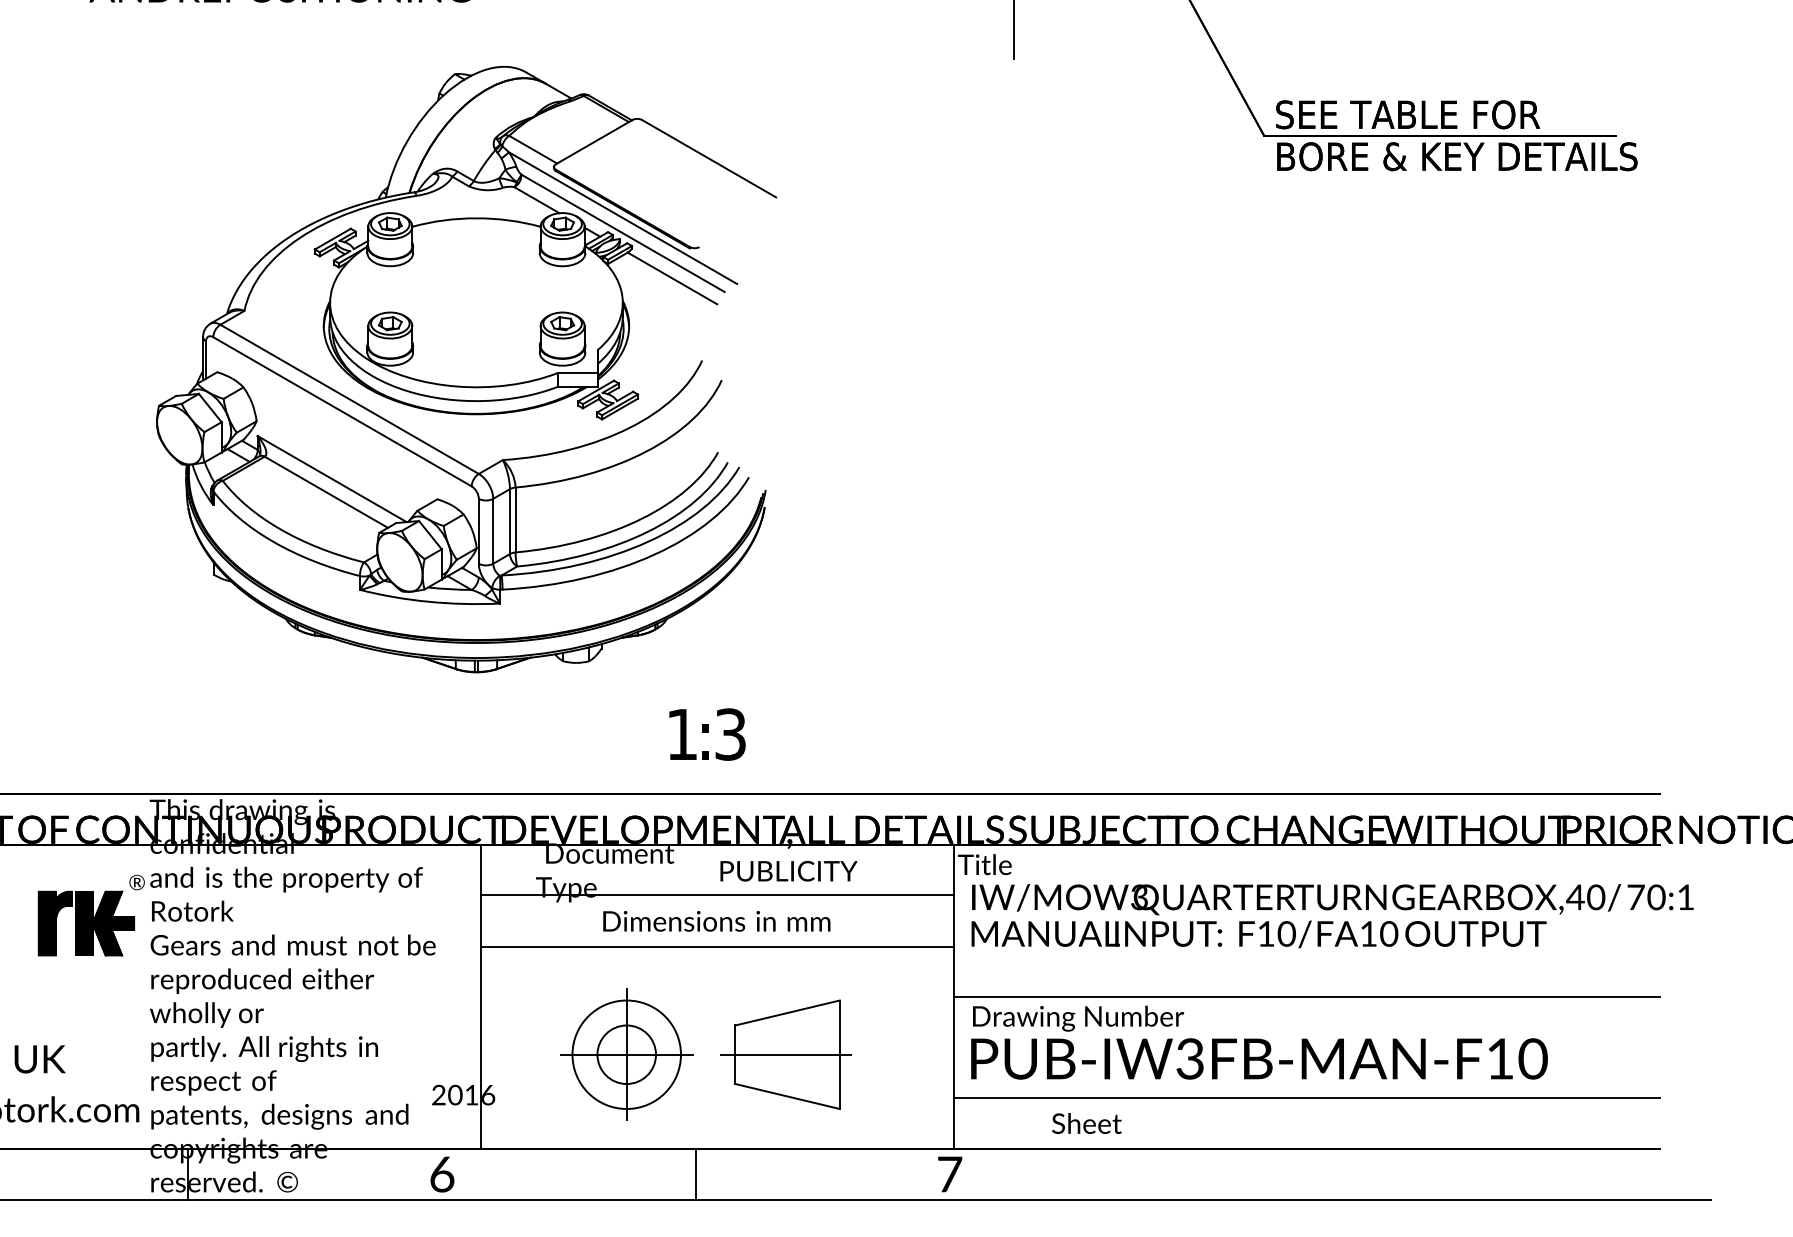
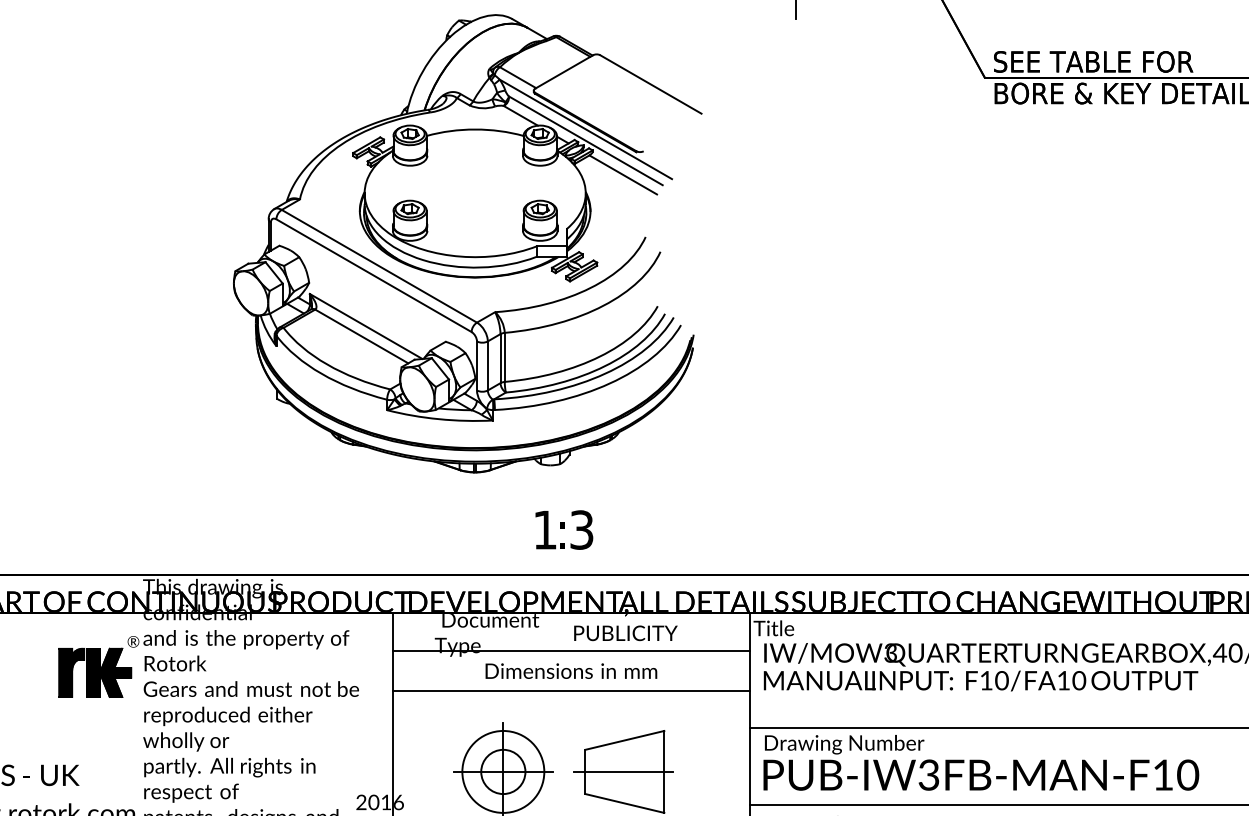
part: (466, 369) -> (467, 243), moved

